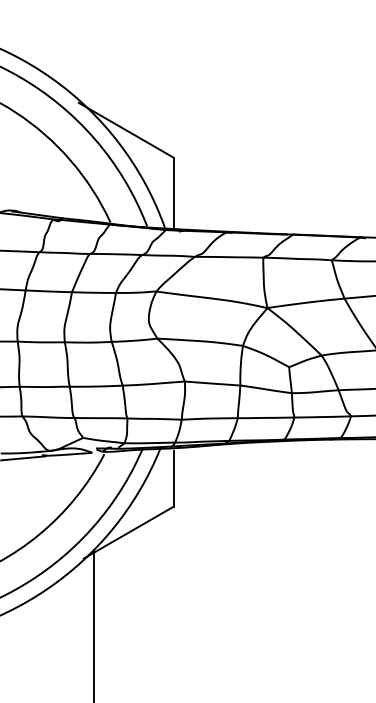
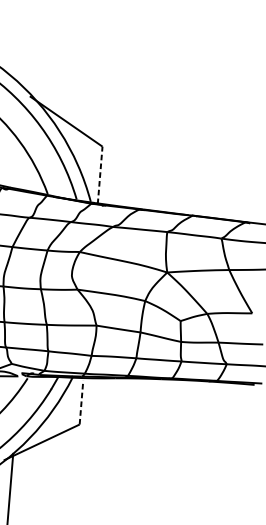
line: (173, 193) -> (99, 175), solid -> dashed
line: (173, 479) -> (81, 402), solid -> dashed

